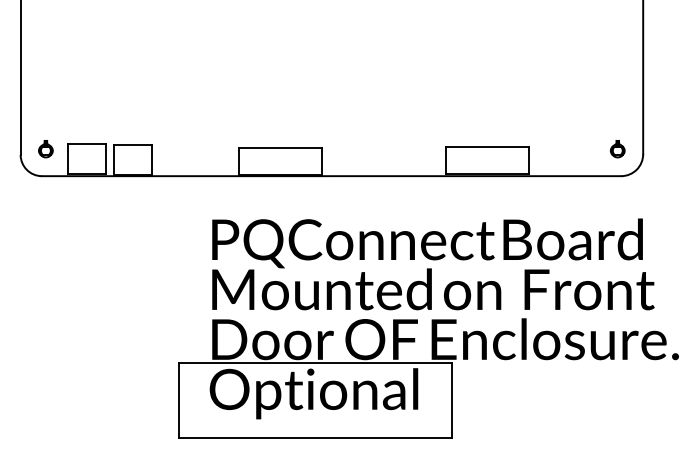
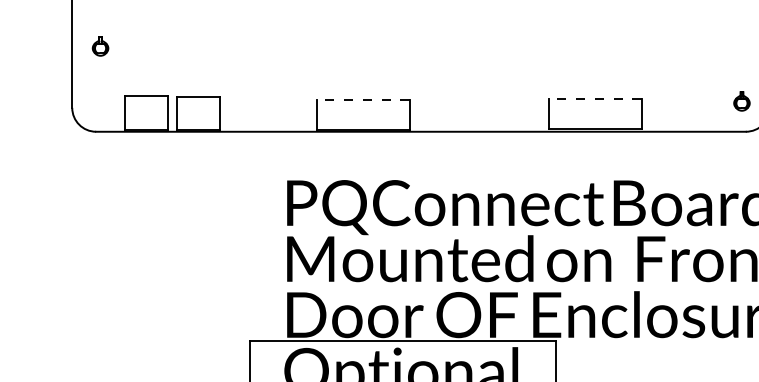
line: (486, 146) -> (594, 98), solid -> dashed
line: (279, 147) -> (362, 99), solid -> dashed
part: (45, 149) -> (100, 46), moved

